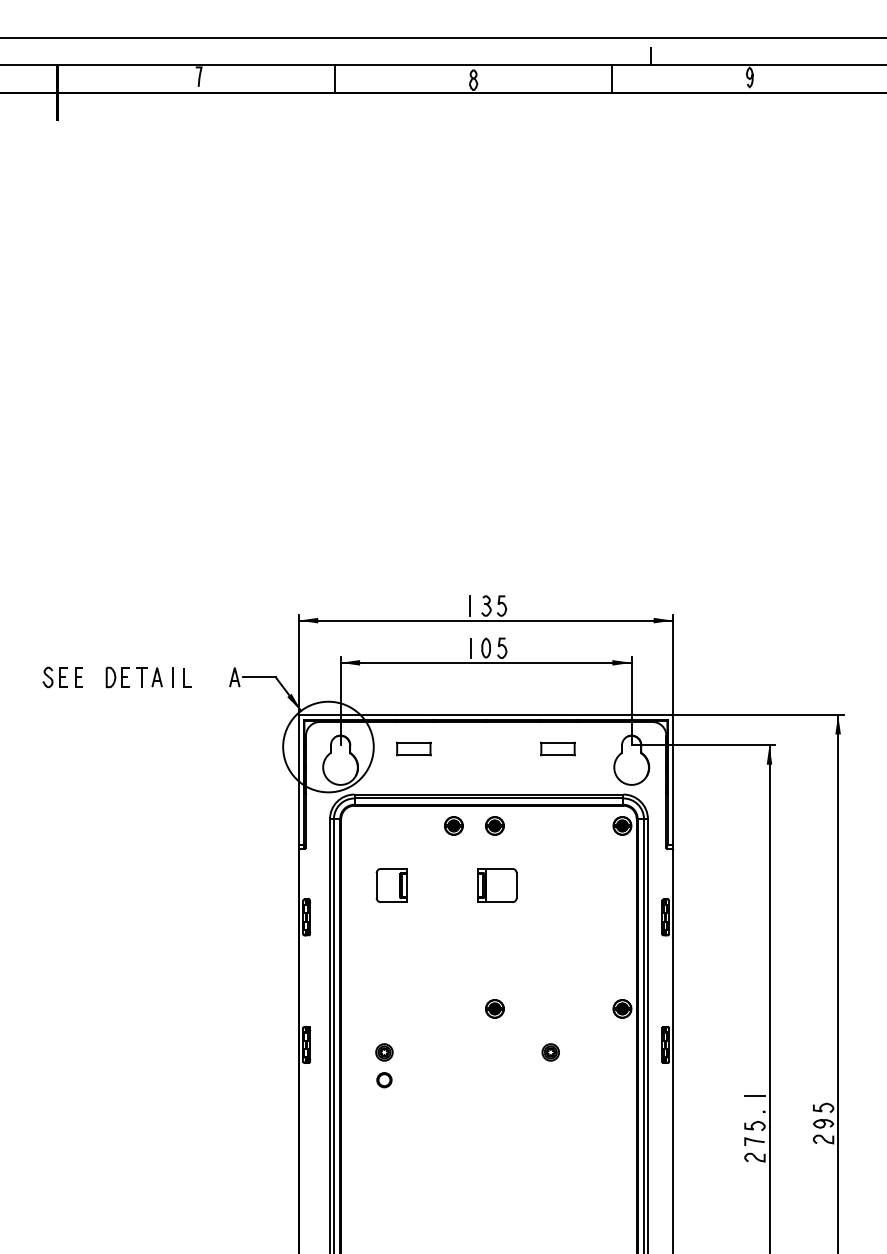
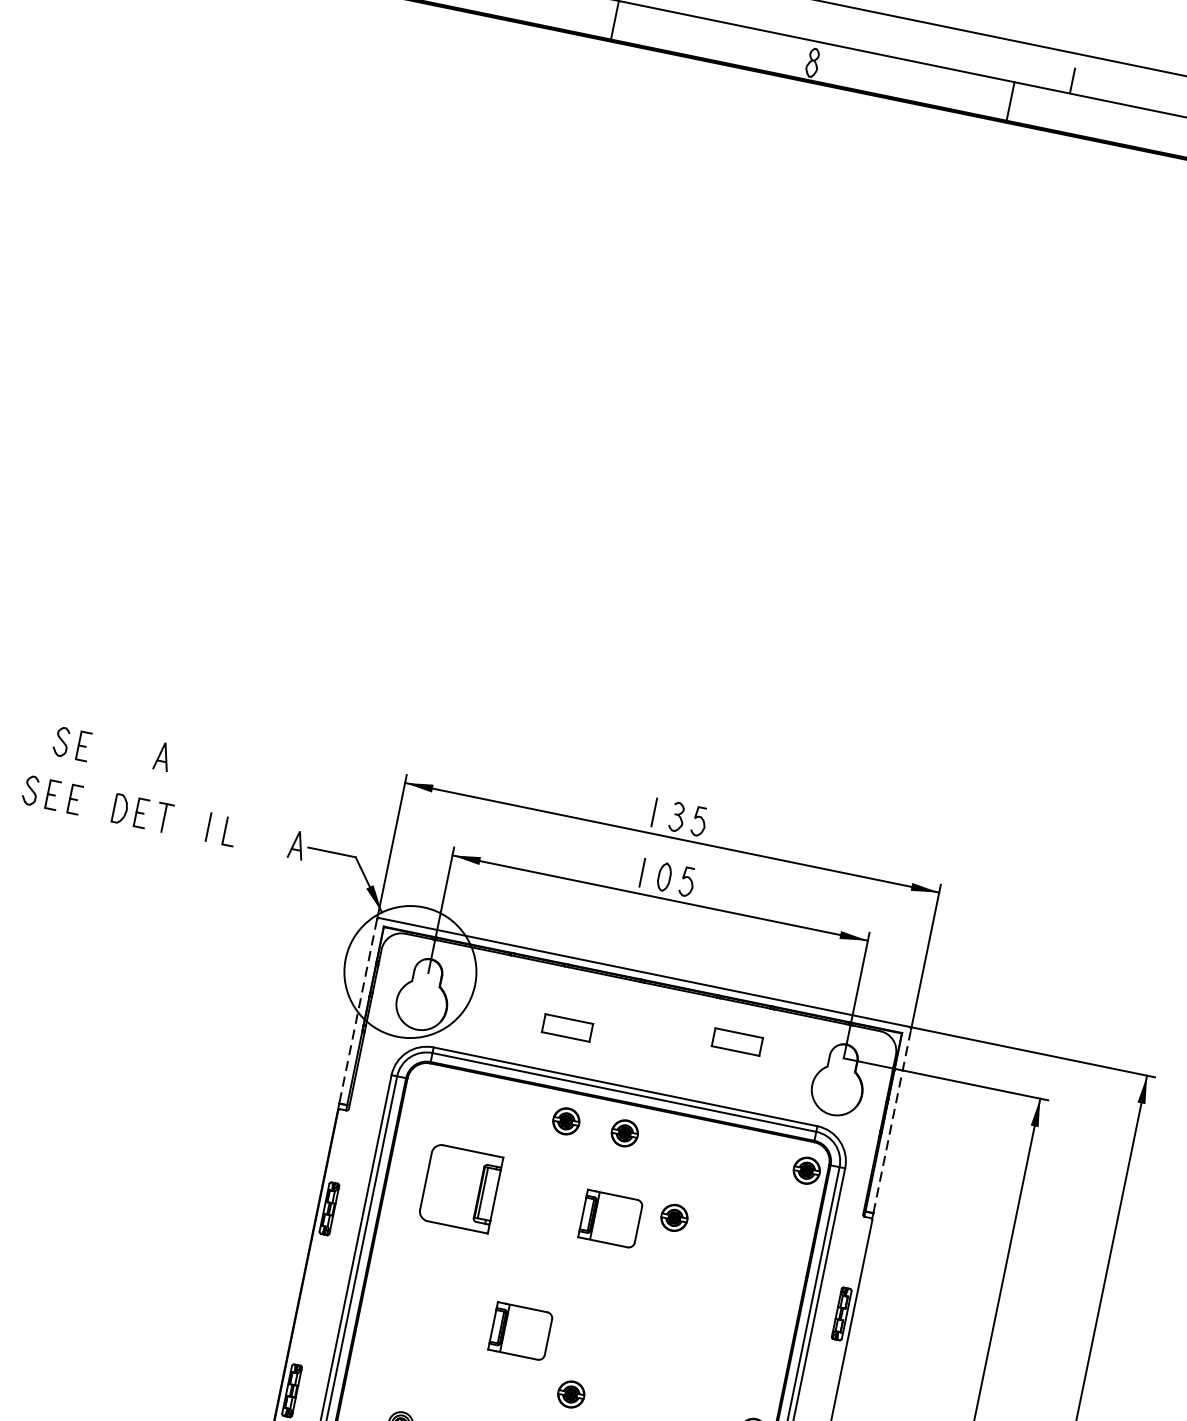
part: (68, 640) -> (70, 743), added
part: (156, 677) -> (161, 756), moved
part: (413, 748) -> (567, 1027), moved
line: (673, 780) -> (893, 1120), solid -> dashed
line: (298, 781) -> (357, 1012), solid -> dashed
part: (539, 875) -> (673, 1217), added
part: (391, 885) -> (459, 1188), size x1.6
part: (452, 973) -> (521, 1331), added

